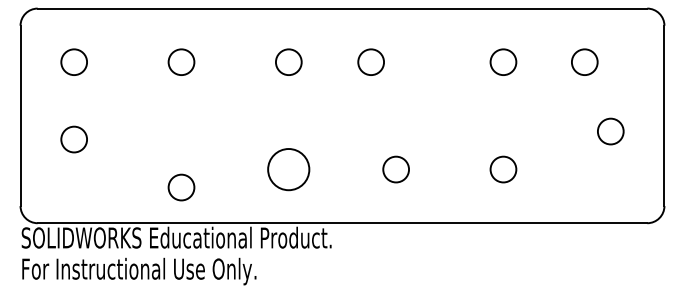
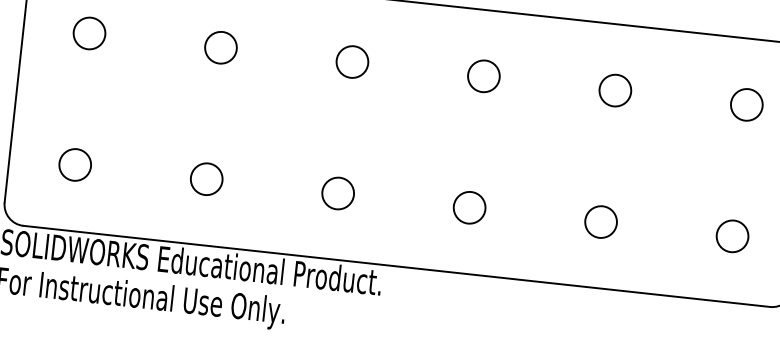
circle: (370, 61) -> (483, 75), moved
circle: (584, 61) -> (746, 103), moved
circle: (610, 131) -> (732, 236), moved
circle: (73, 139) -> (74, 164), moved
circle: (288, 169) -> (337, 193), size x0.62
circle: (181, 187) -> (206, 179), moved

